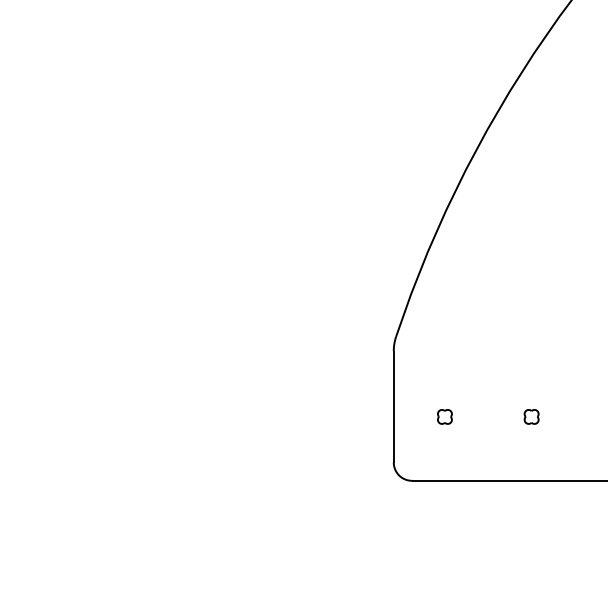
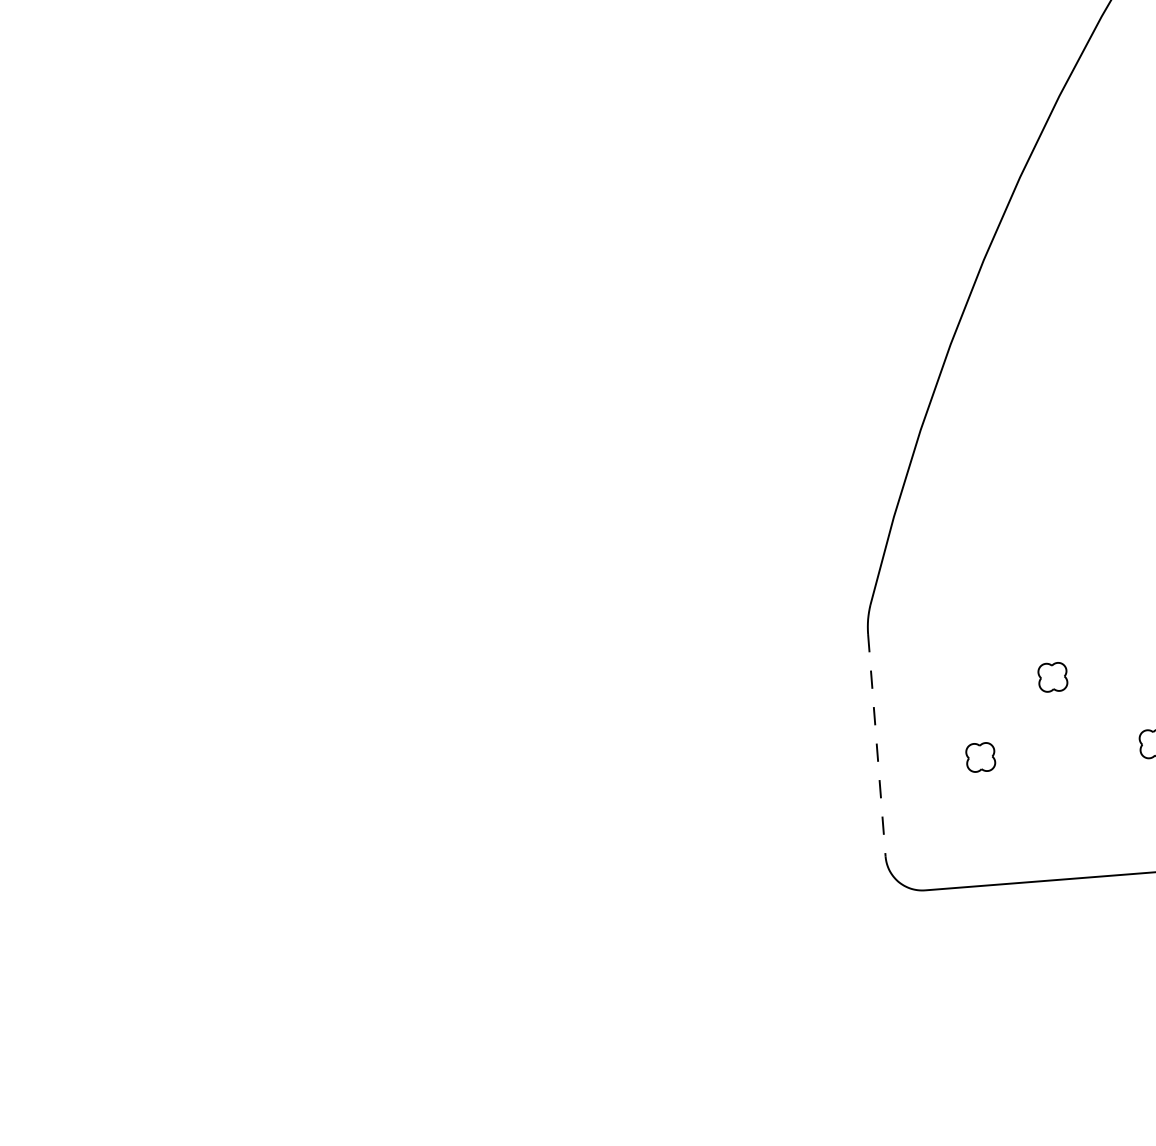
part: (483, 379) -> (1051, 676), added
line: (393, 406) -> (876, 744), solid -> dashed

